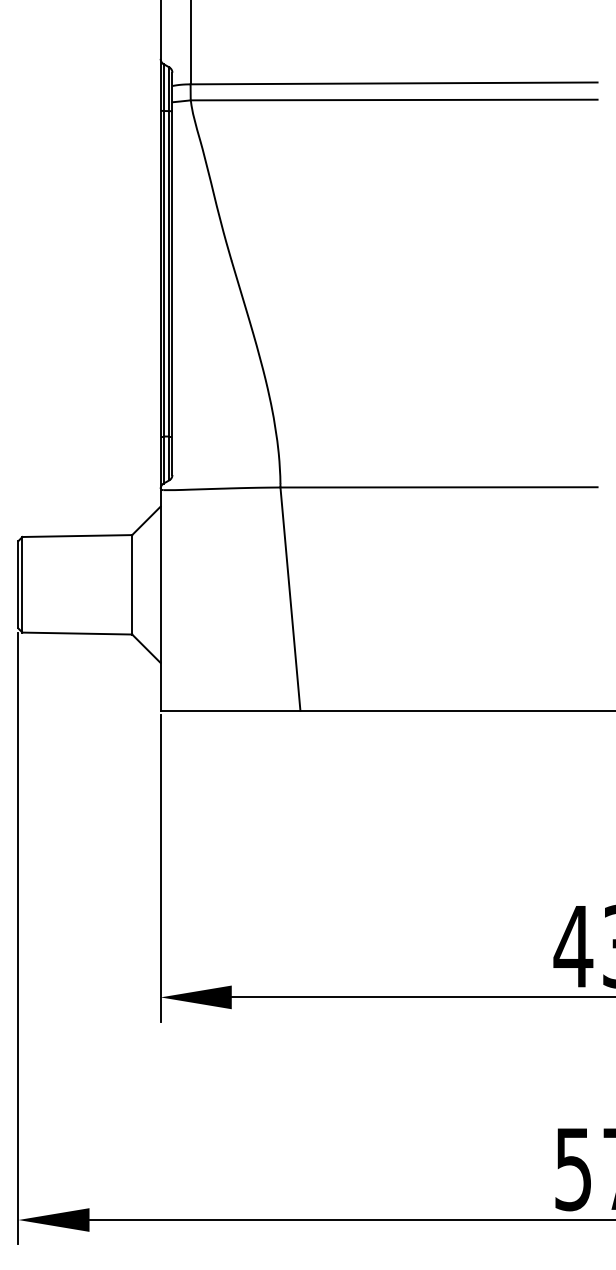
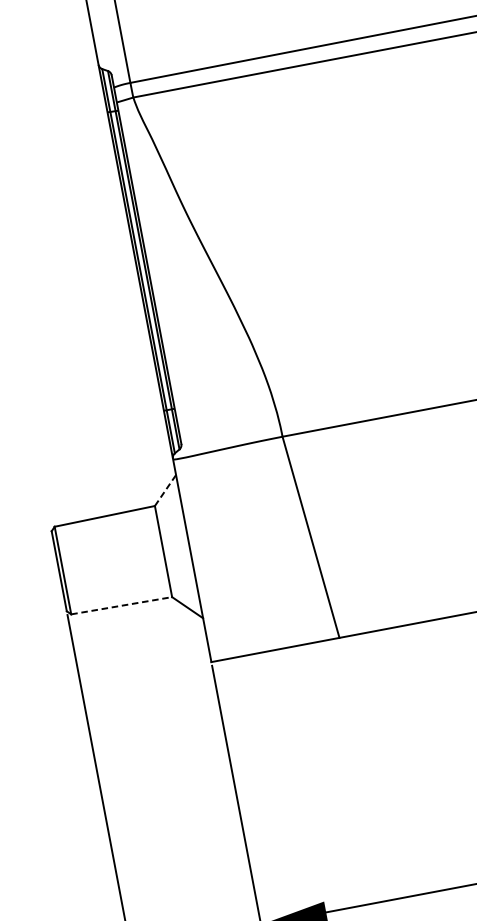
line: (146, 520) -> (165, 490), solid -> dashed
line: (77, 633) -> (121, 605), solid -> dashed

